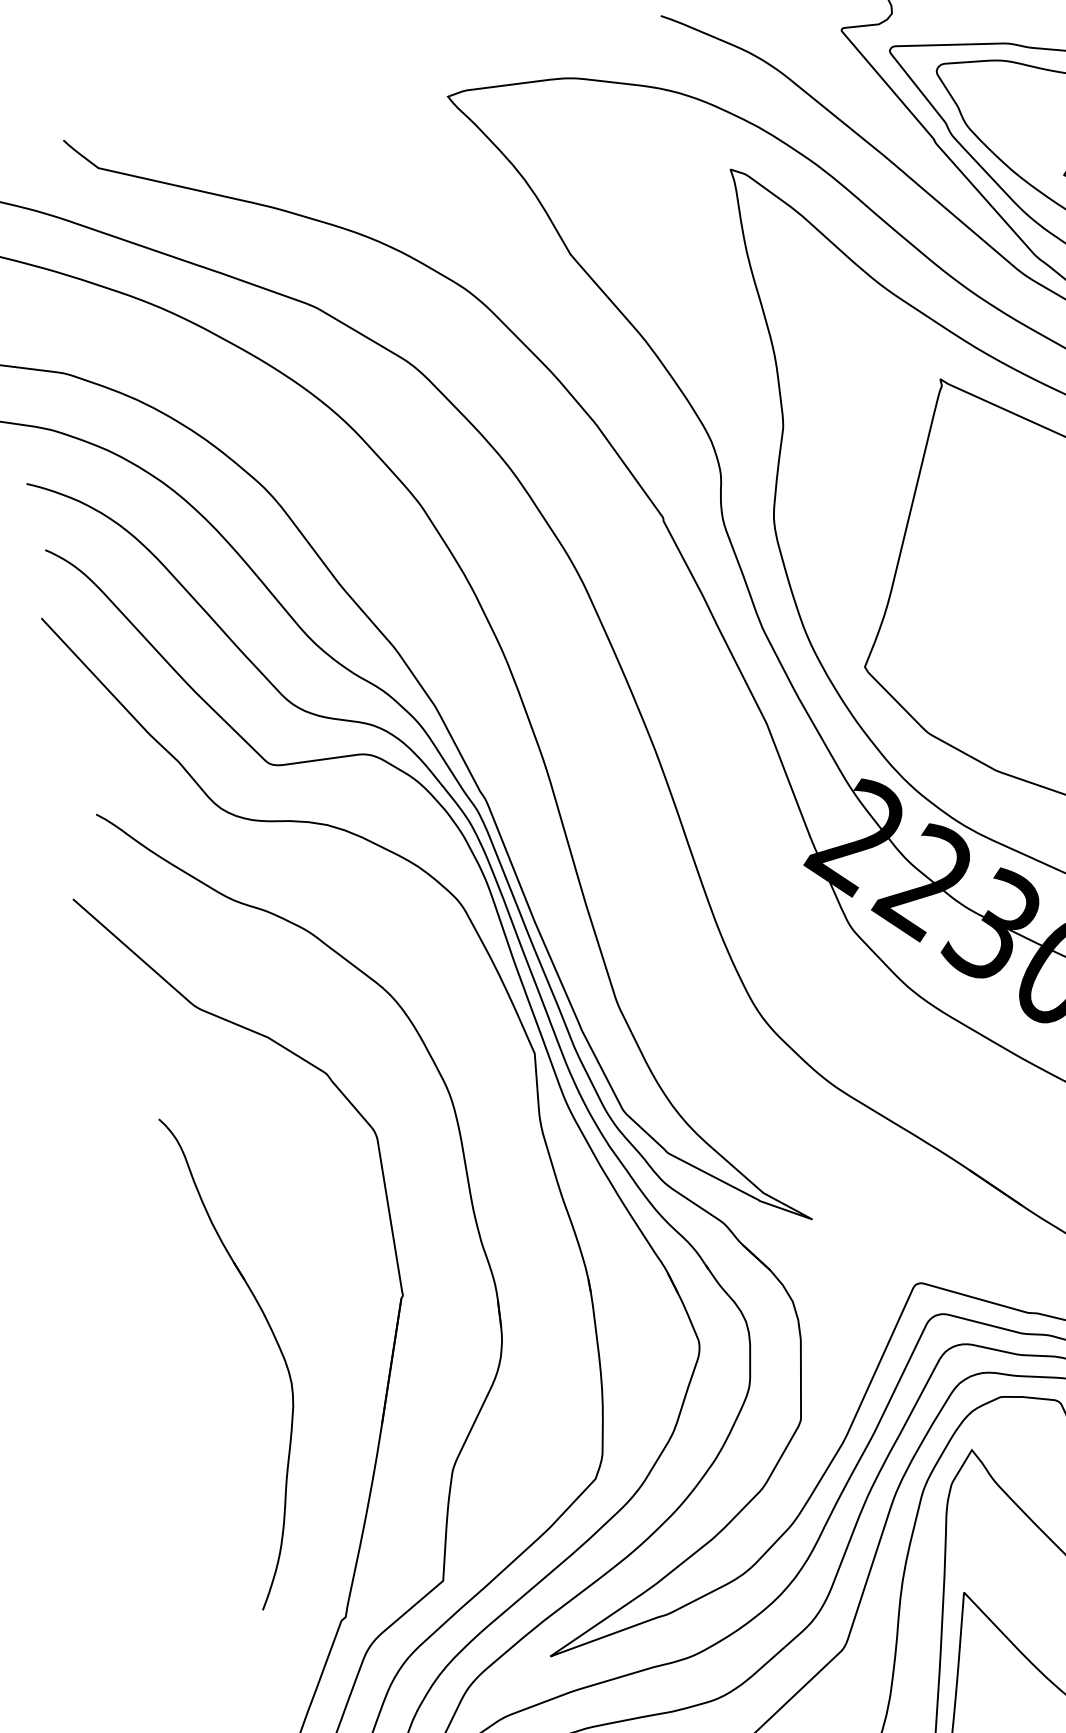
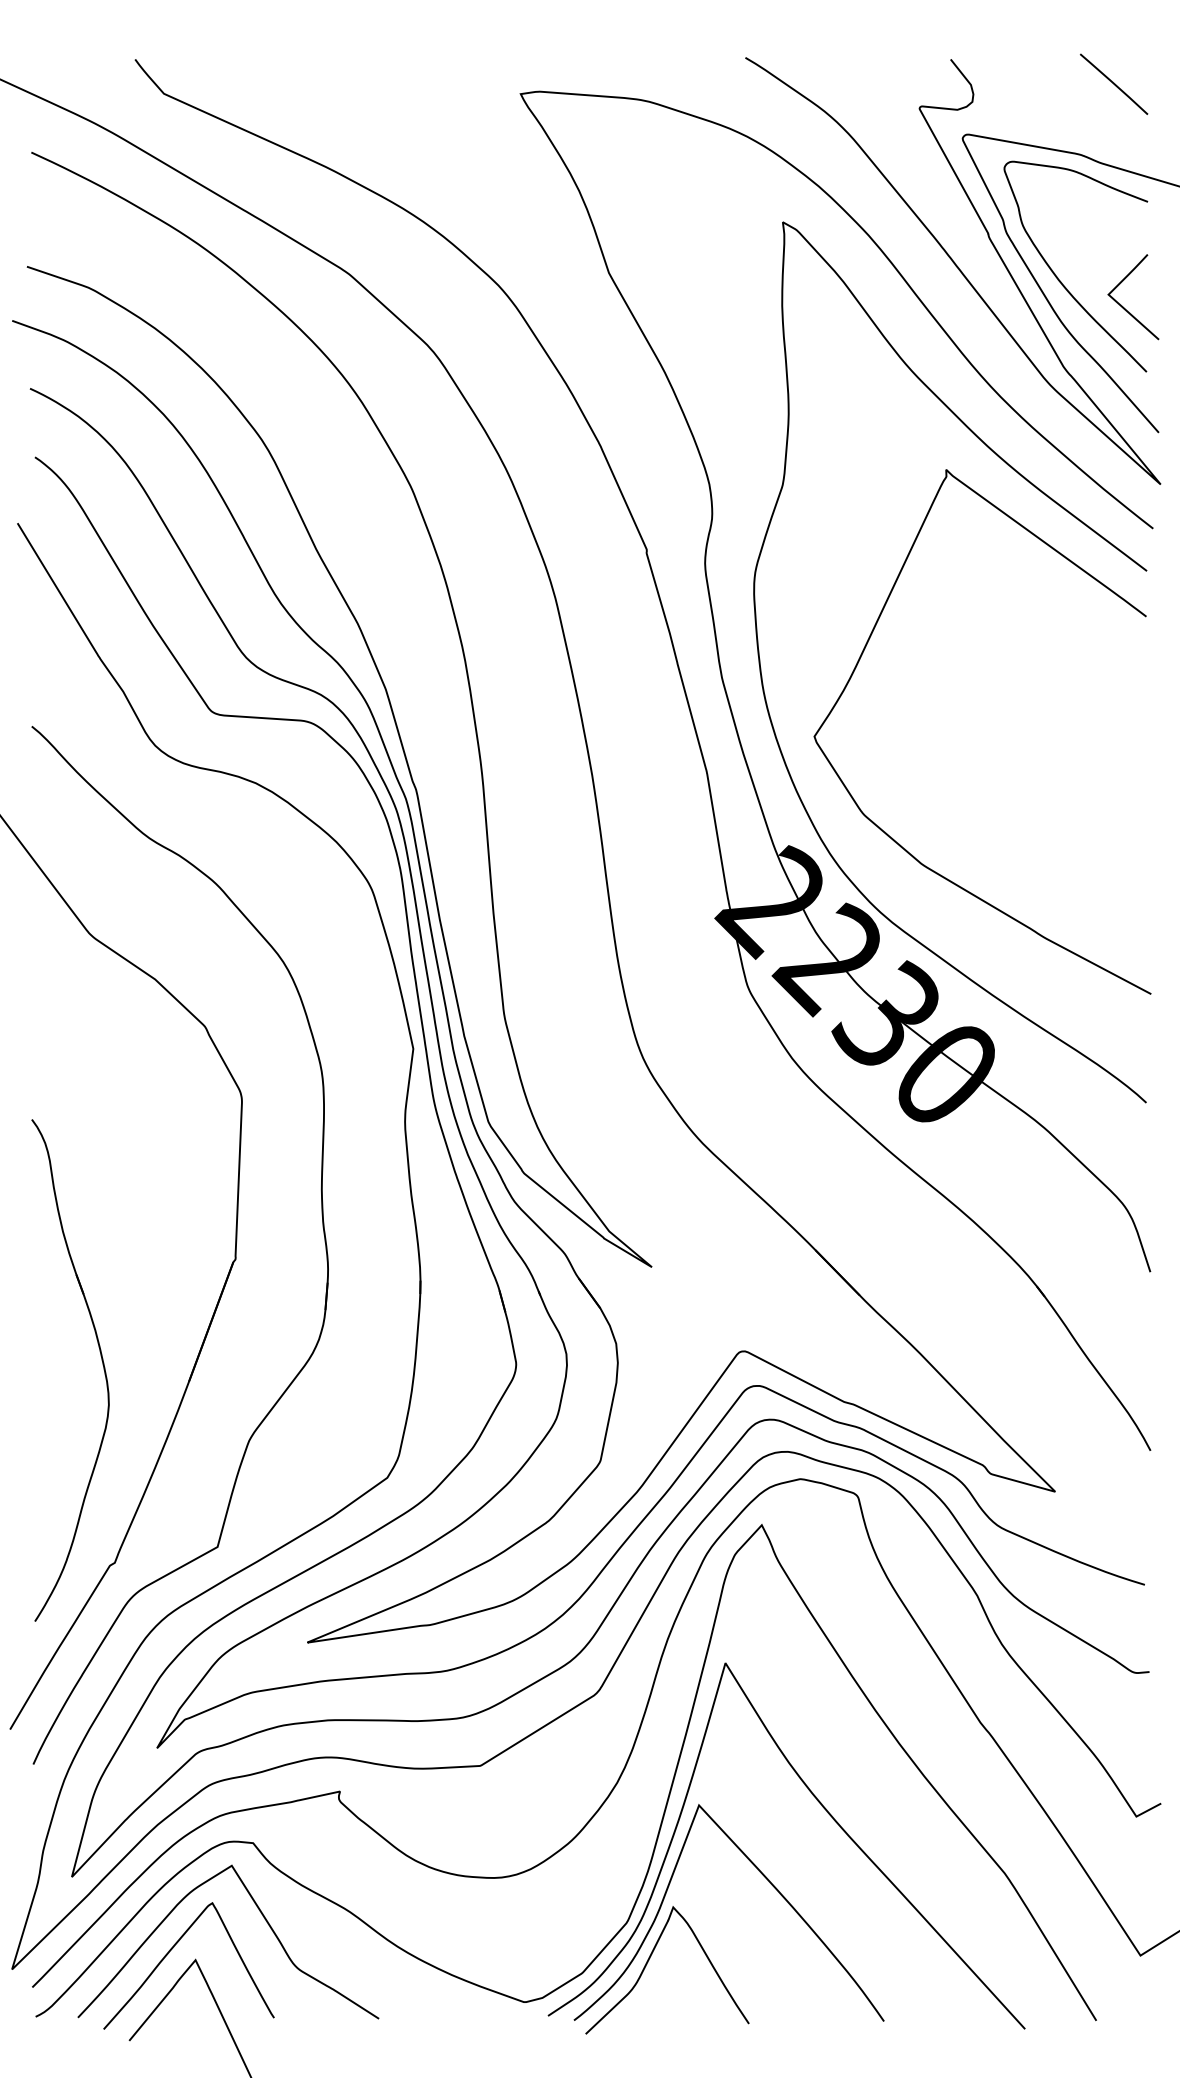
part: (277, 1345) -> (102, 1365), moved

